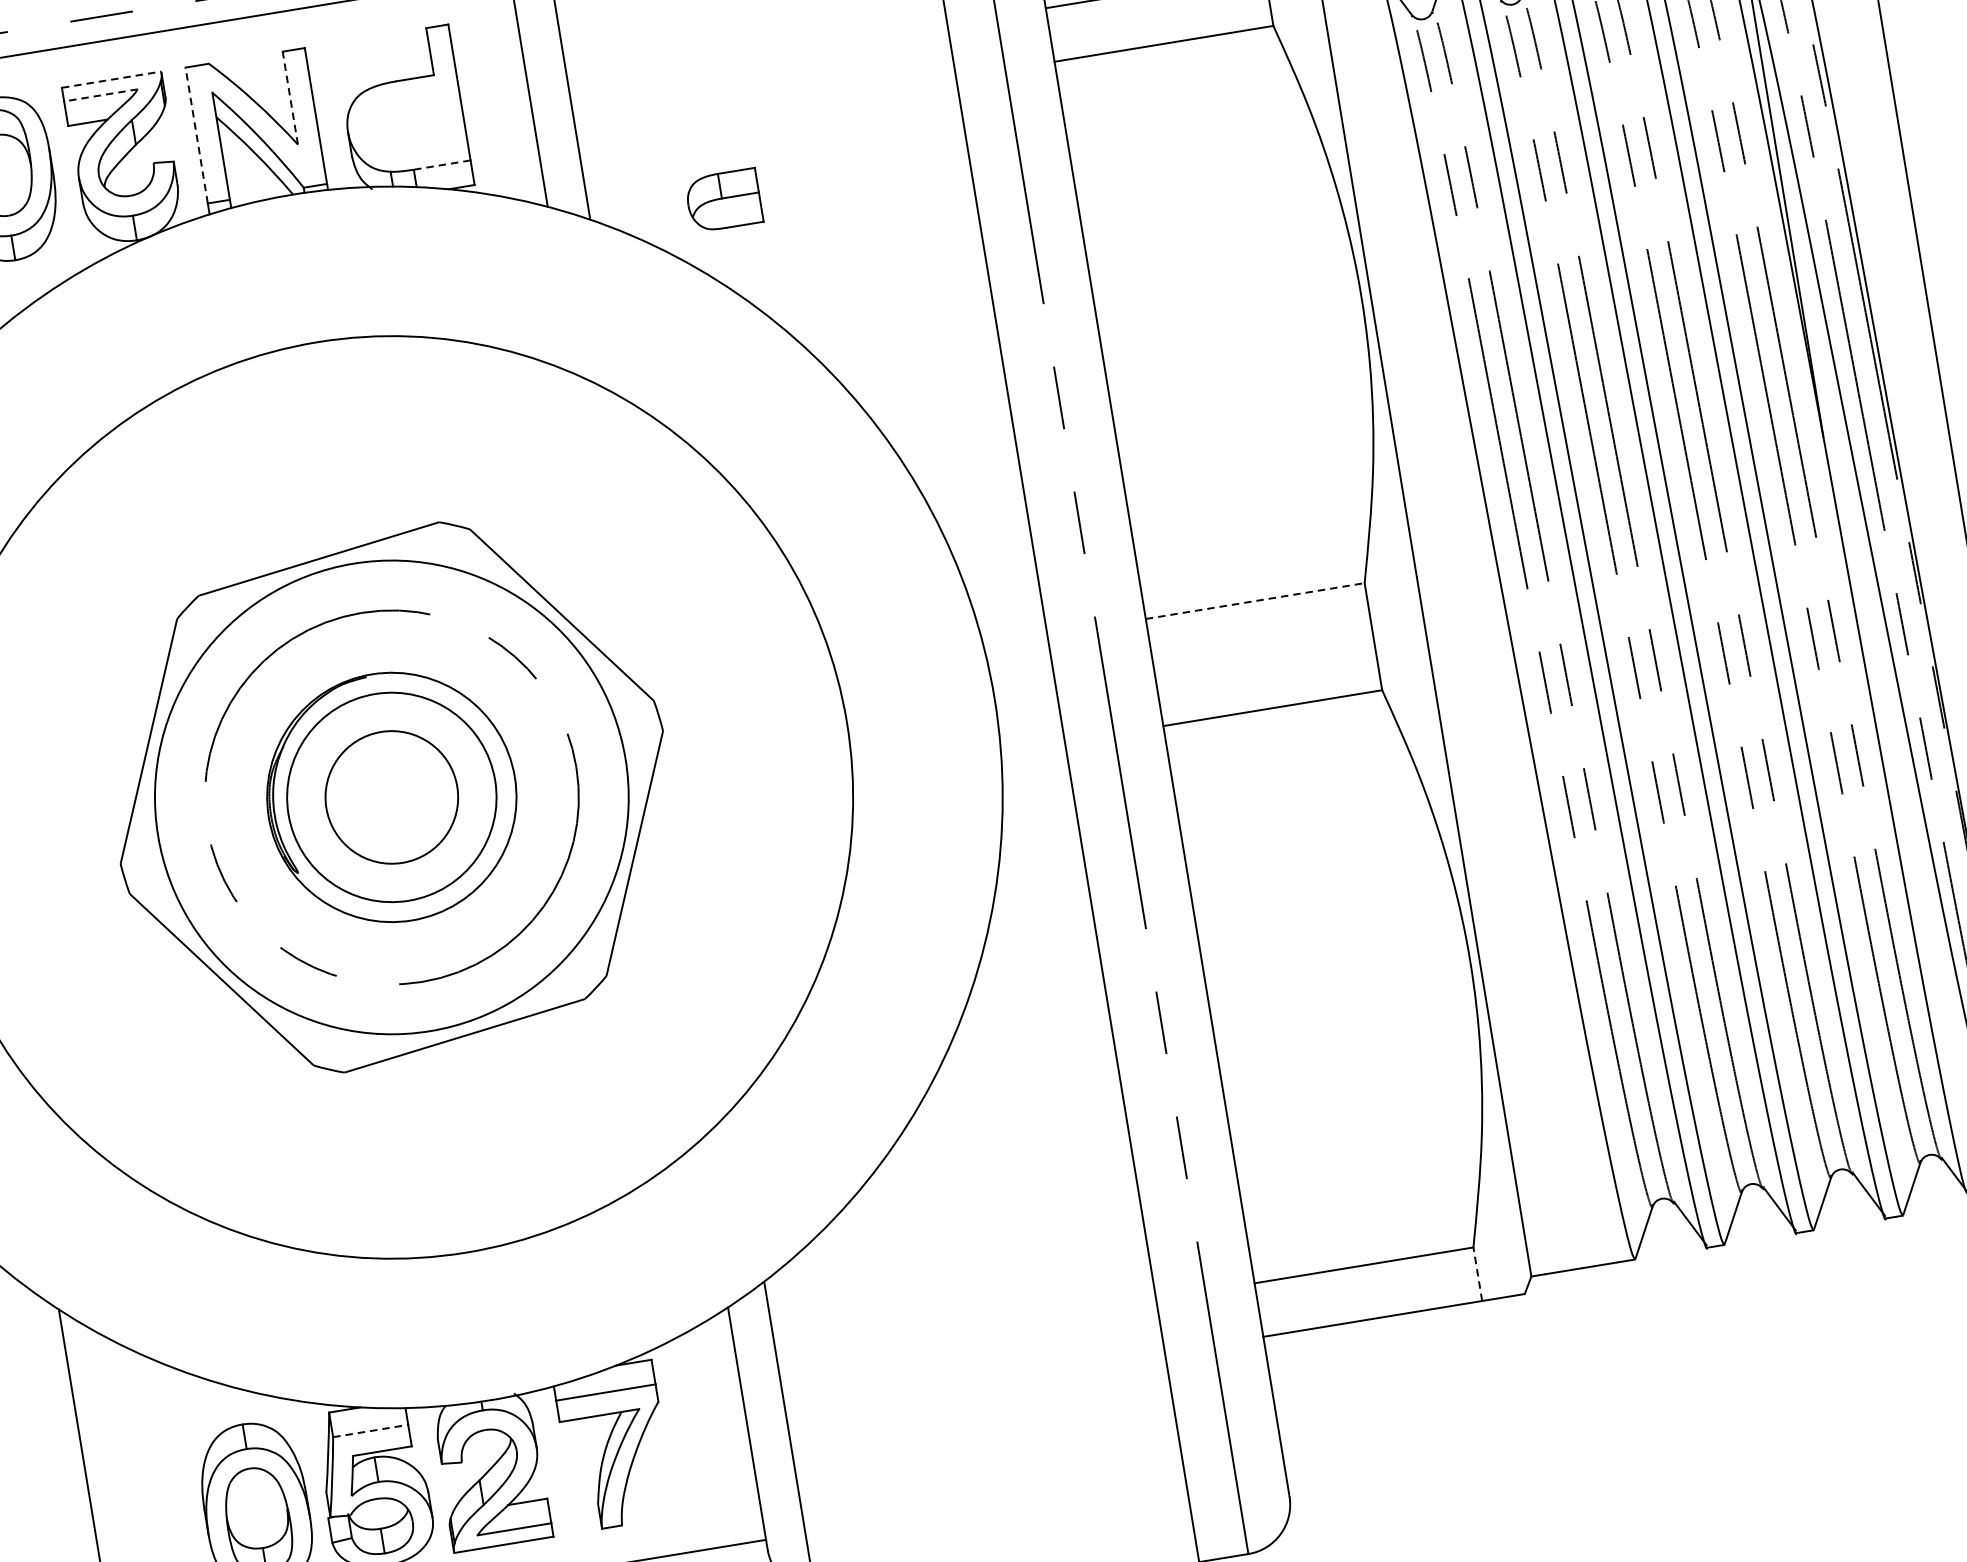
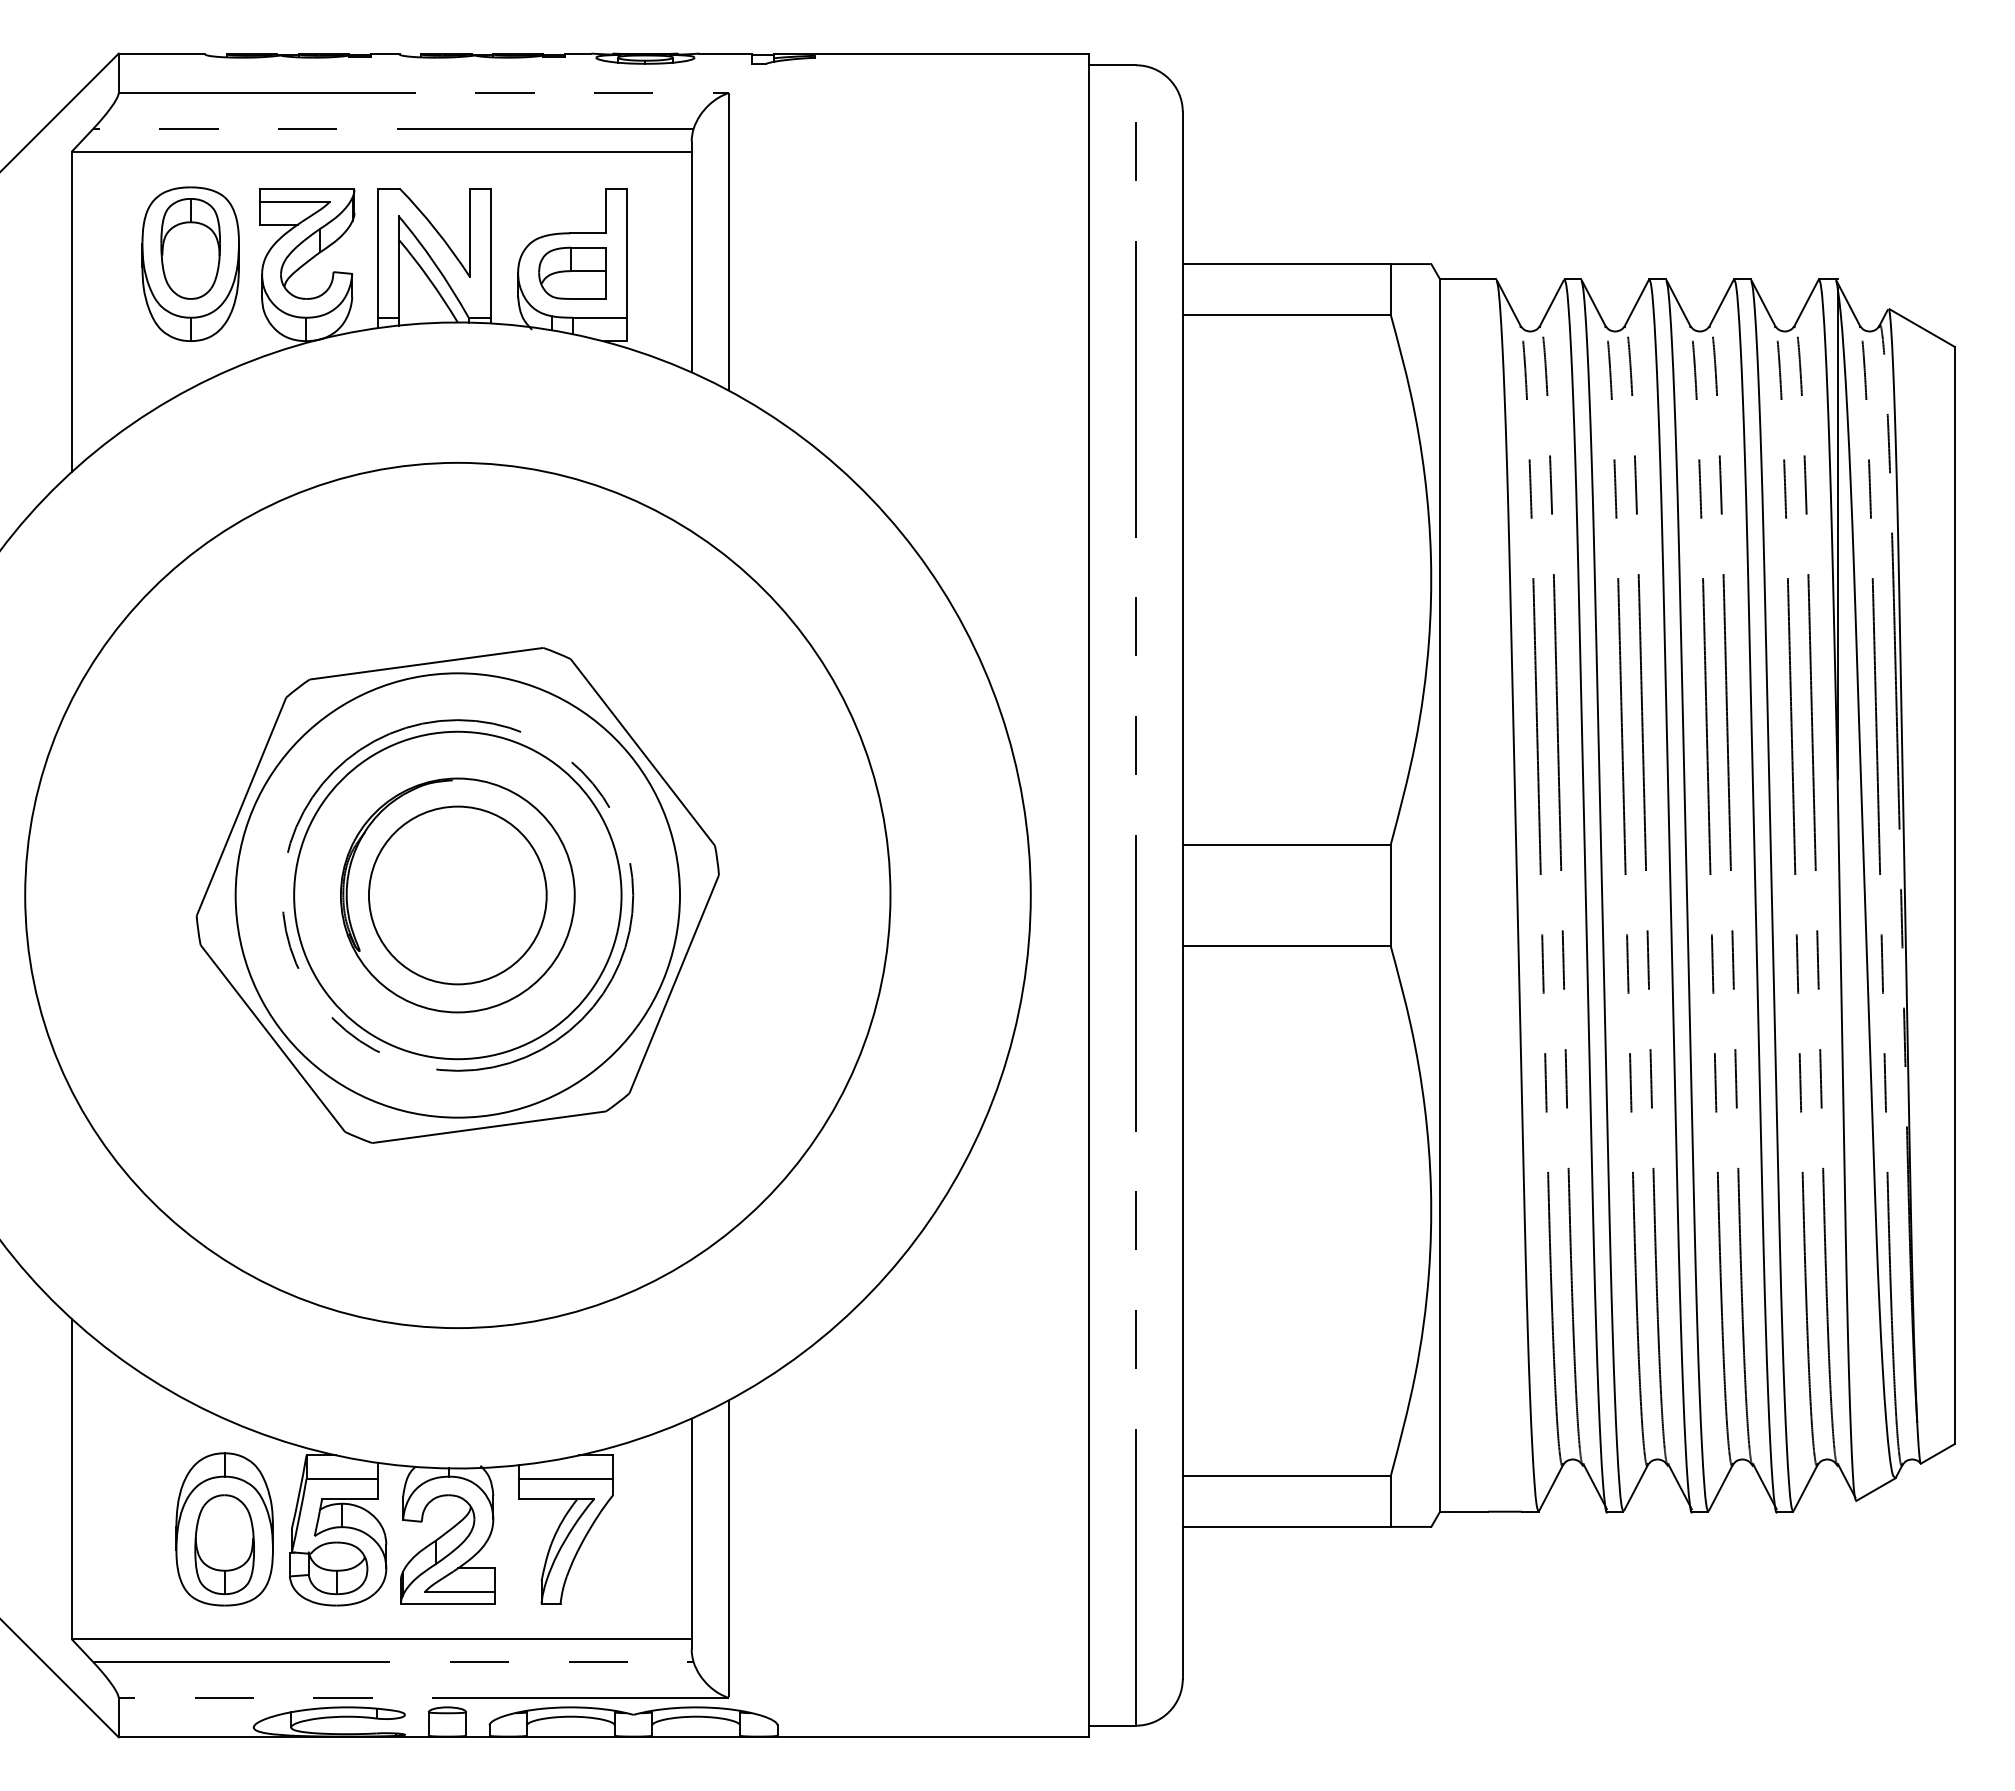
line: (111, 79) -> (307, 188), dashed -> solid
line: (100, 95) -> (294, 201), dashed -> solid
line: (289, 97) -> (469, 232), dashed -> solid
line: (196, 135) -> (377, 253), dashed -> solid
line: (442, 164) -> (600, 317), dashed -> solid
part: (723, 199) -> (572, 272), moved
line: (1254, 601) -> (1286, 844), dashed -> solid
circle: (391, 797) -> (457, 895), size x1.43
circle: (391, 797) -> (457, 895), size x1.67
line: (1477, 1273) -> (1390, 1500), dashed -> solid
line: (370, 1430) -> (342, 1478), dashed -> solid

